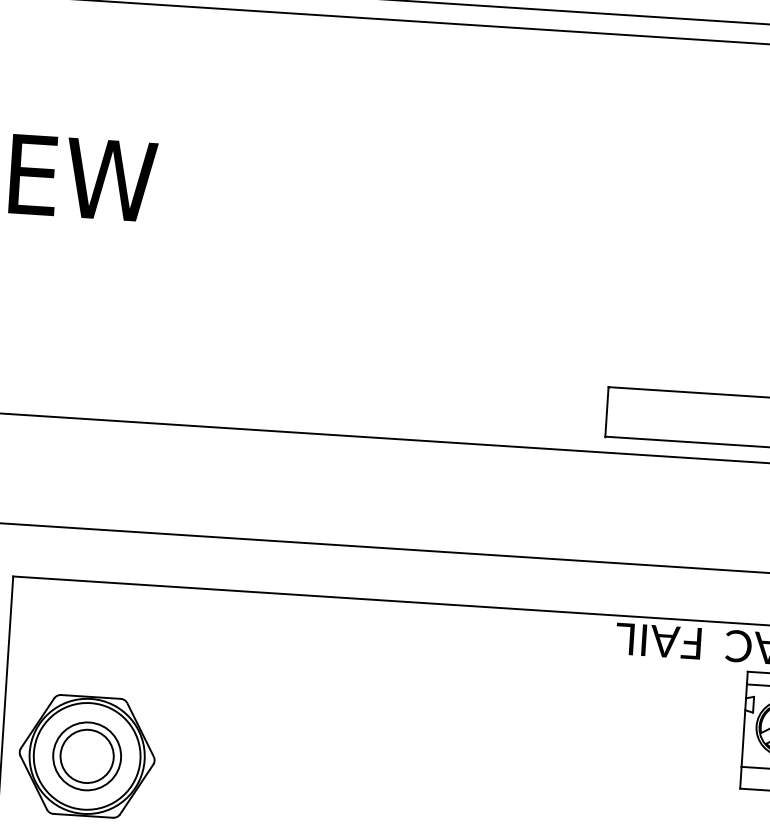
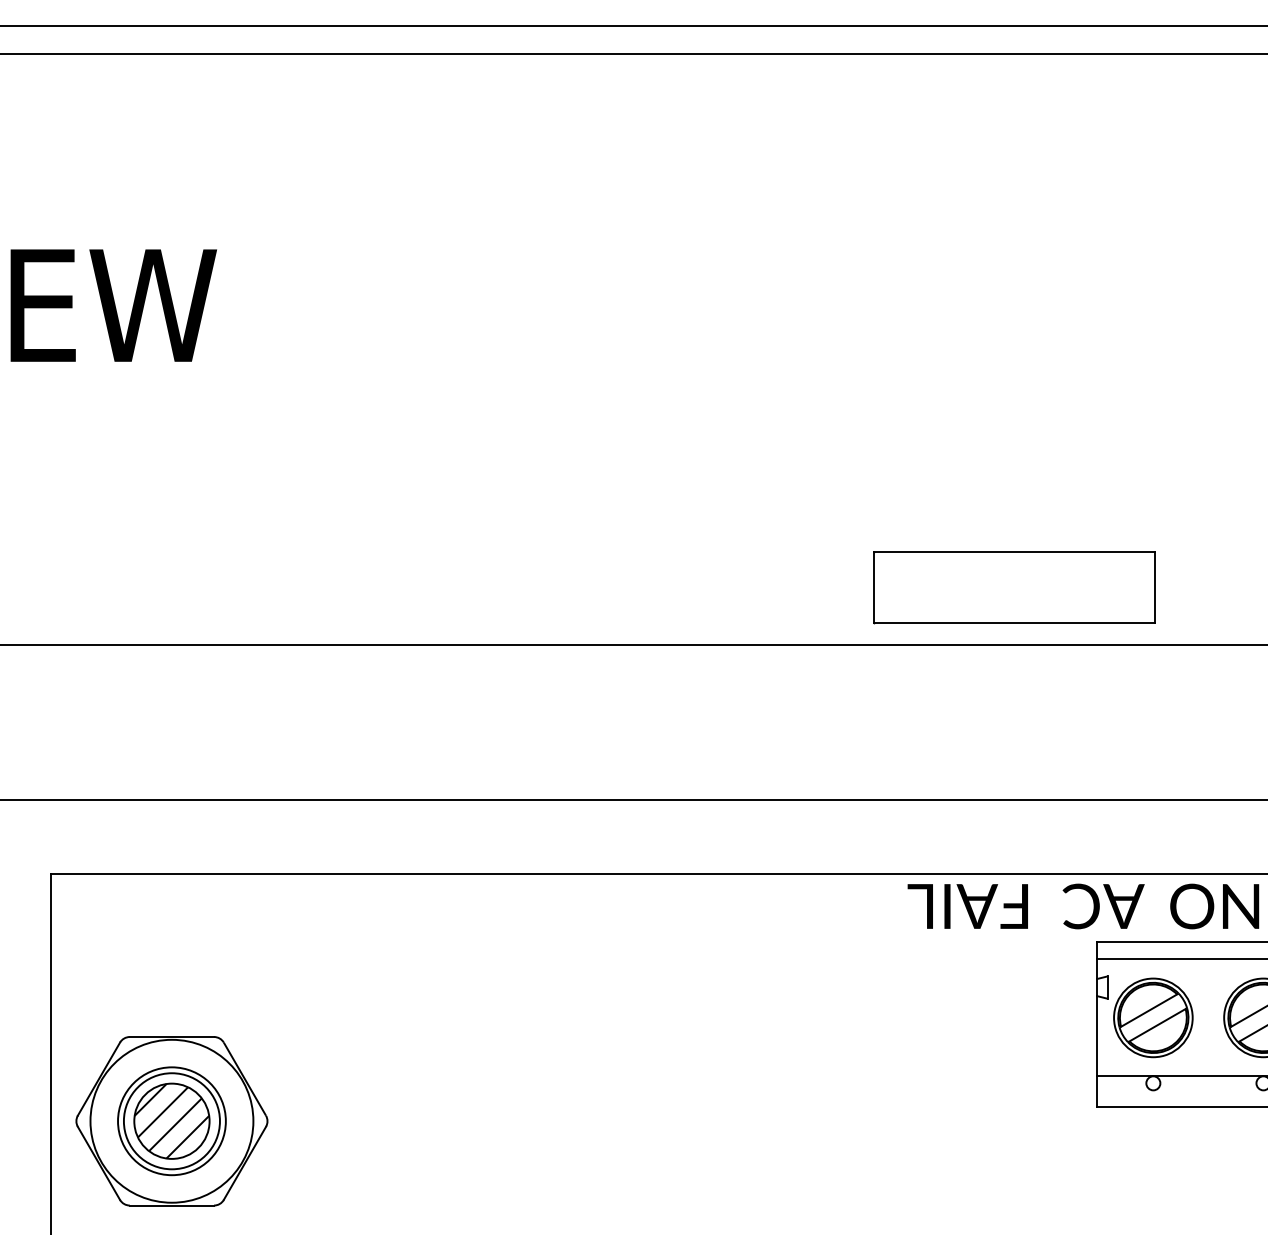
circle: (86, 756) -> (171, 1121), size x0.71
hatch: (86, 756) -> (171, 1121), added

